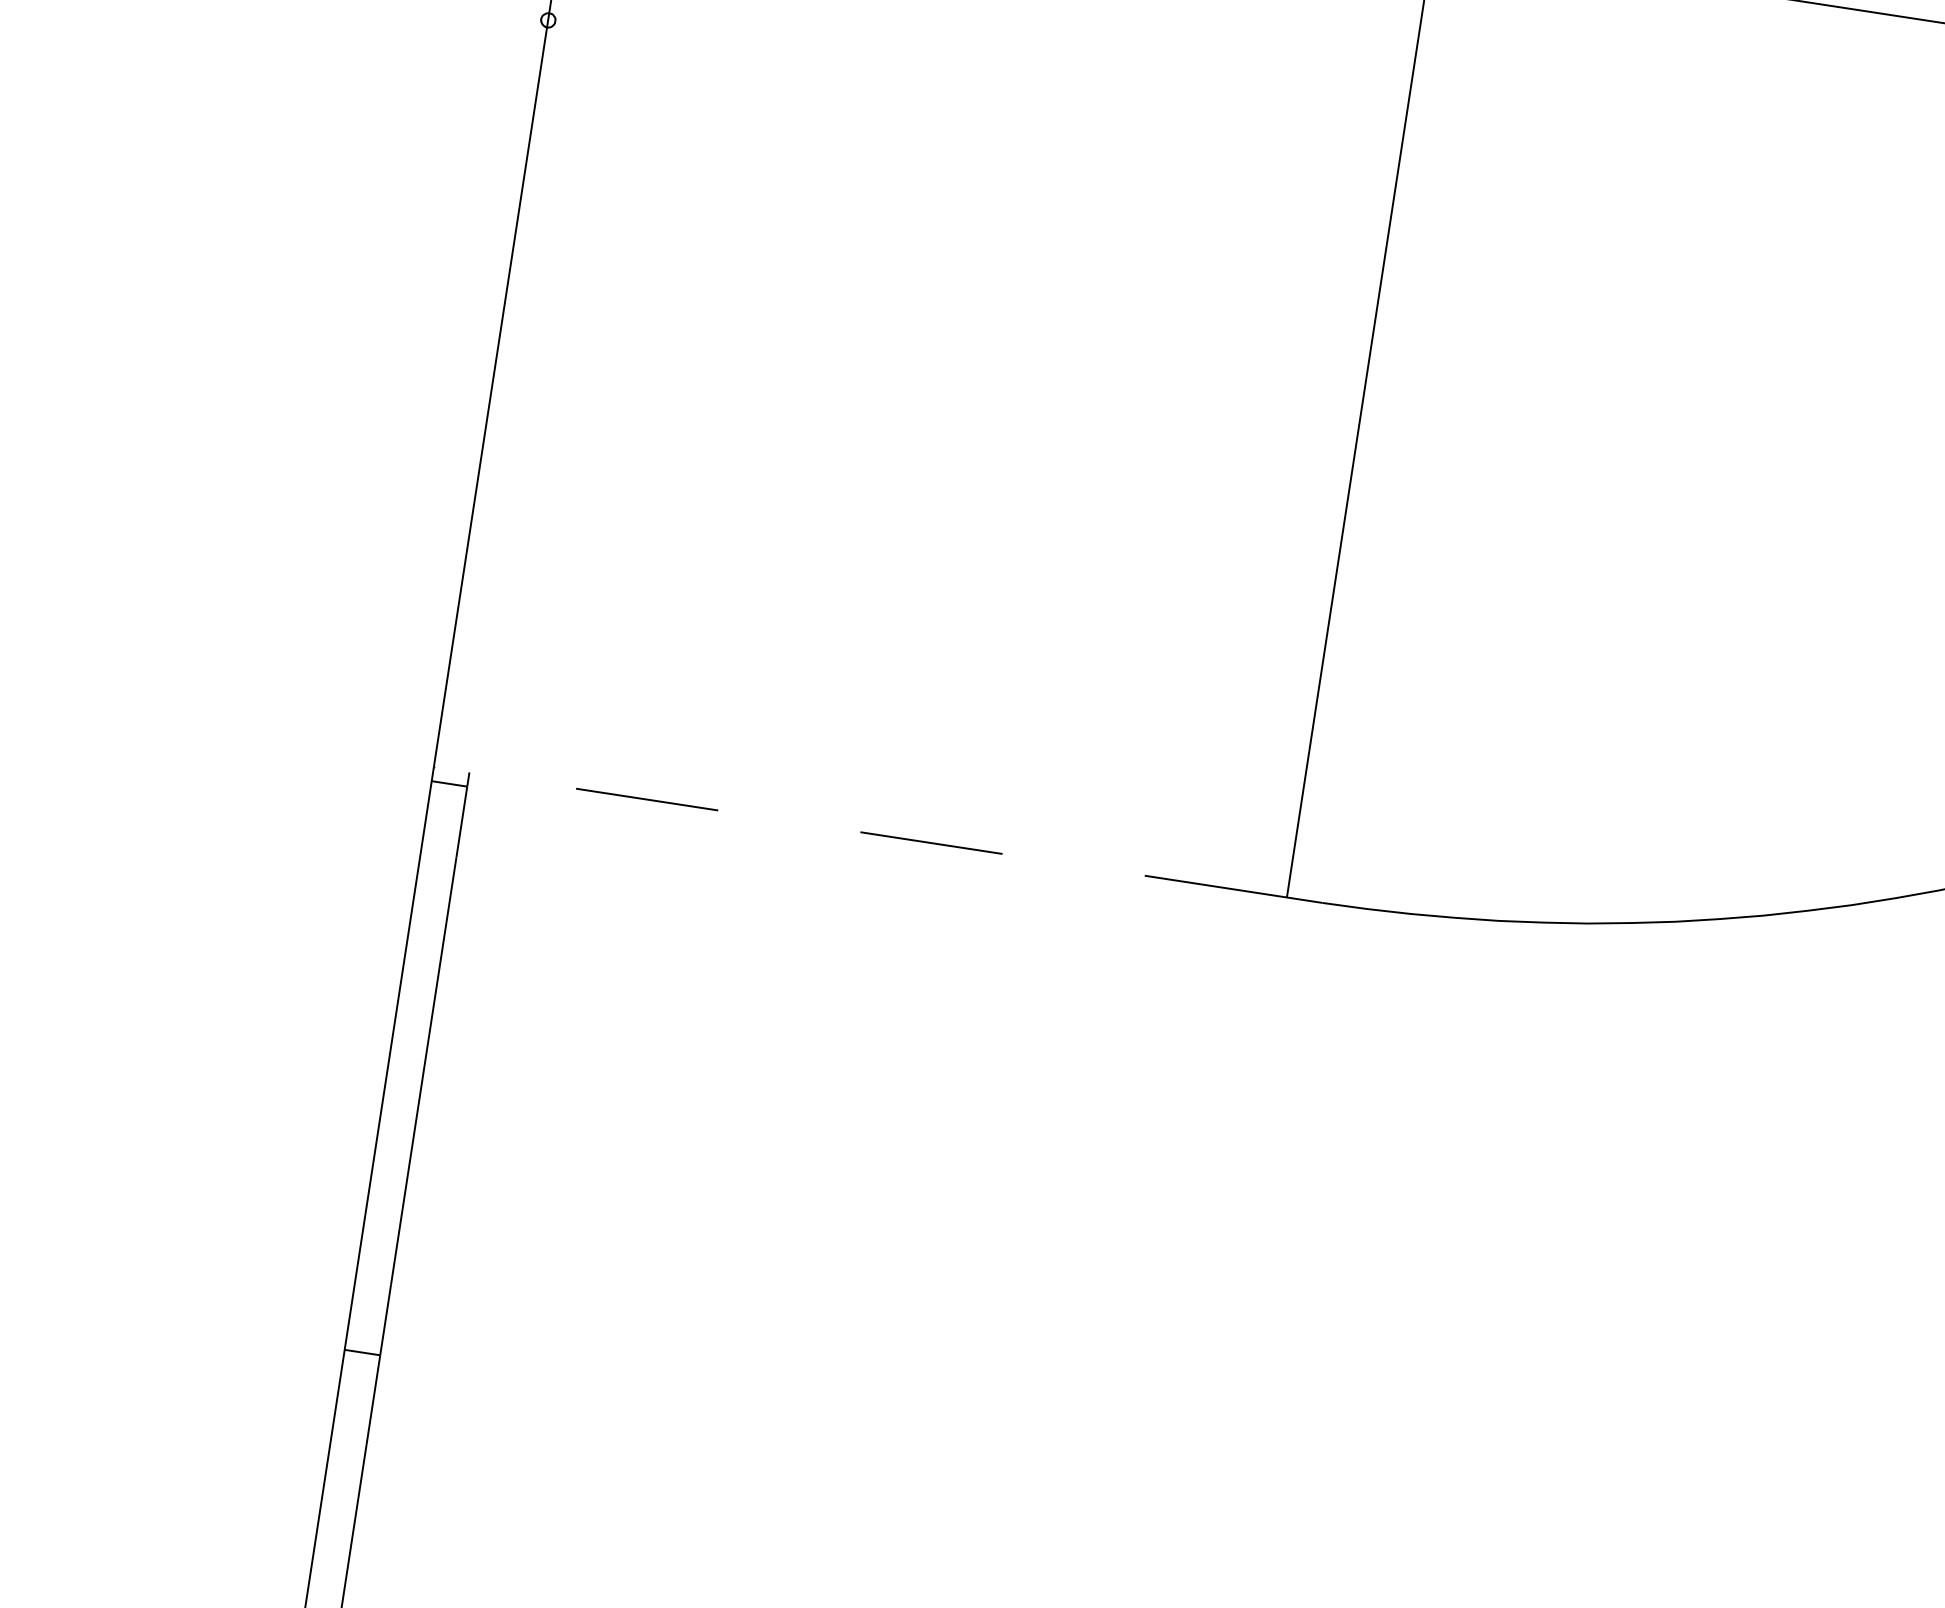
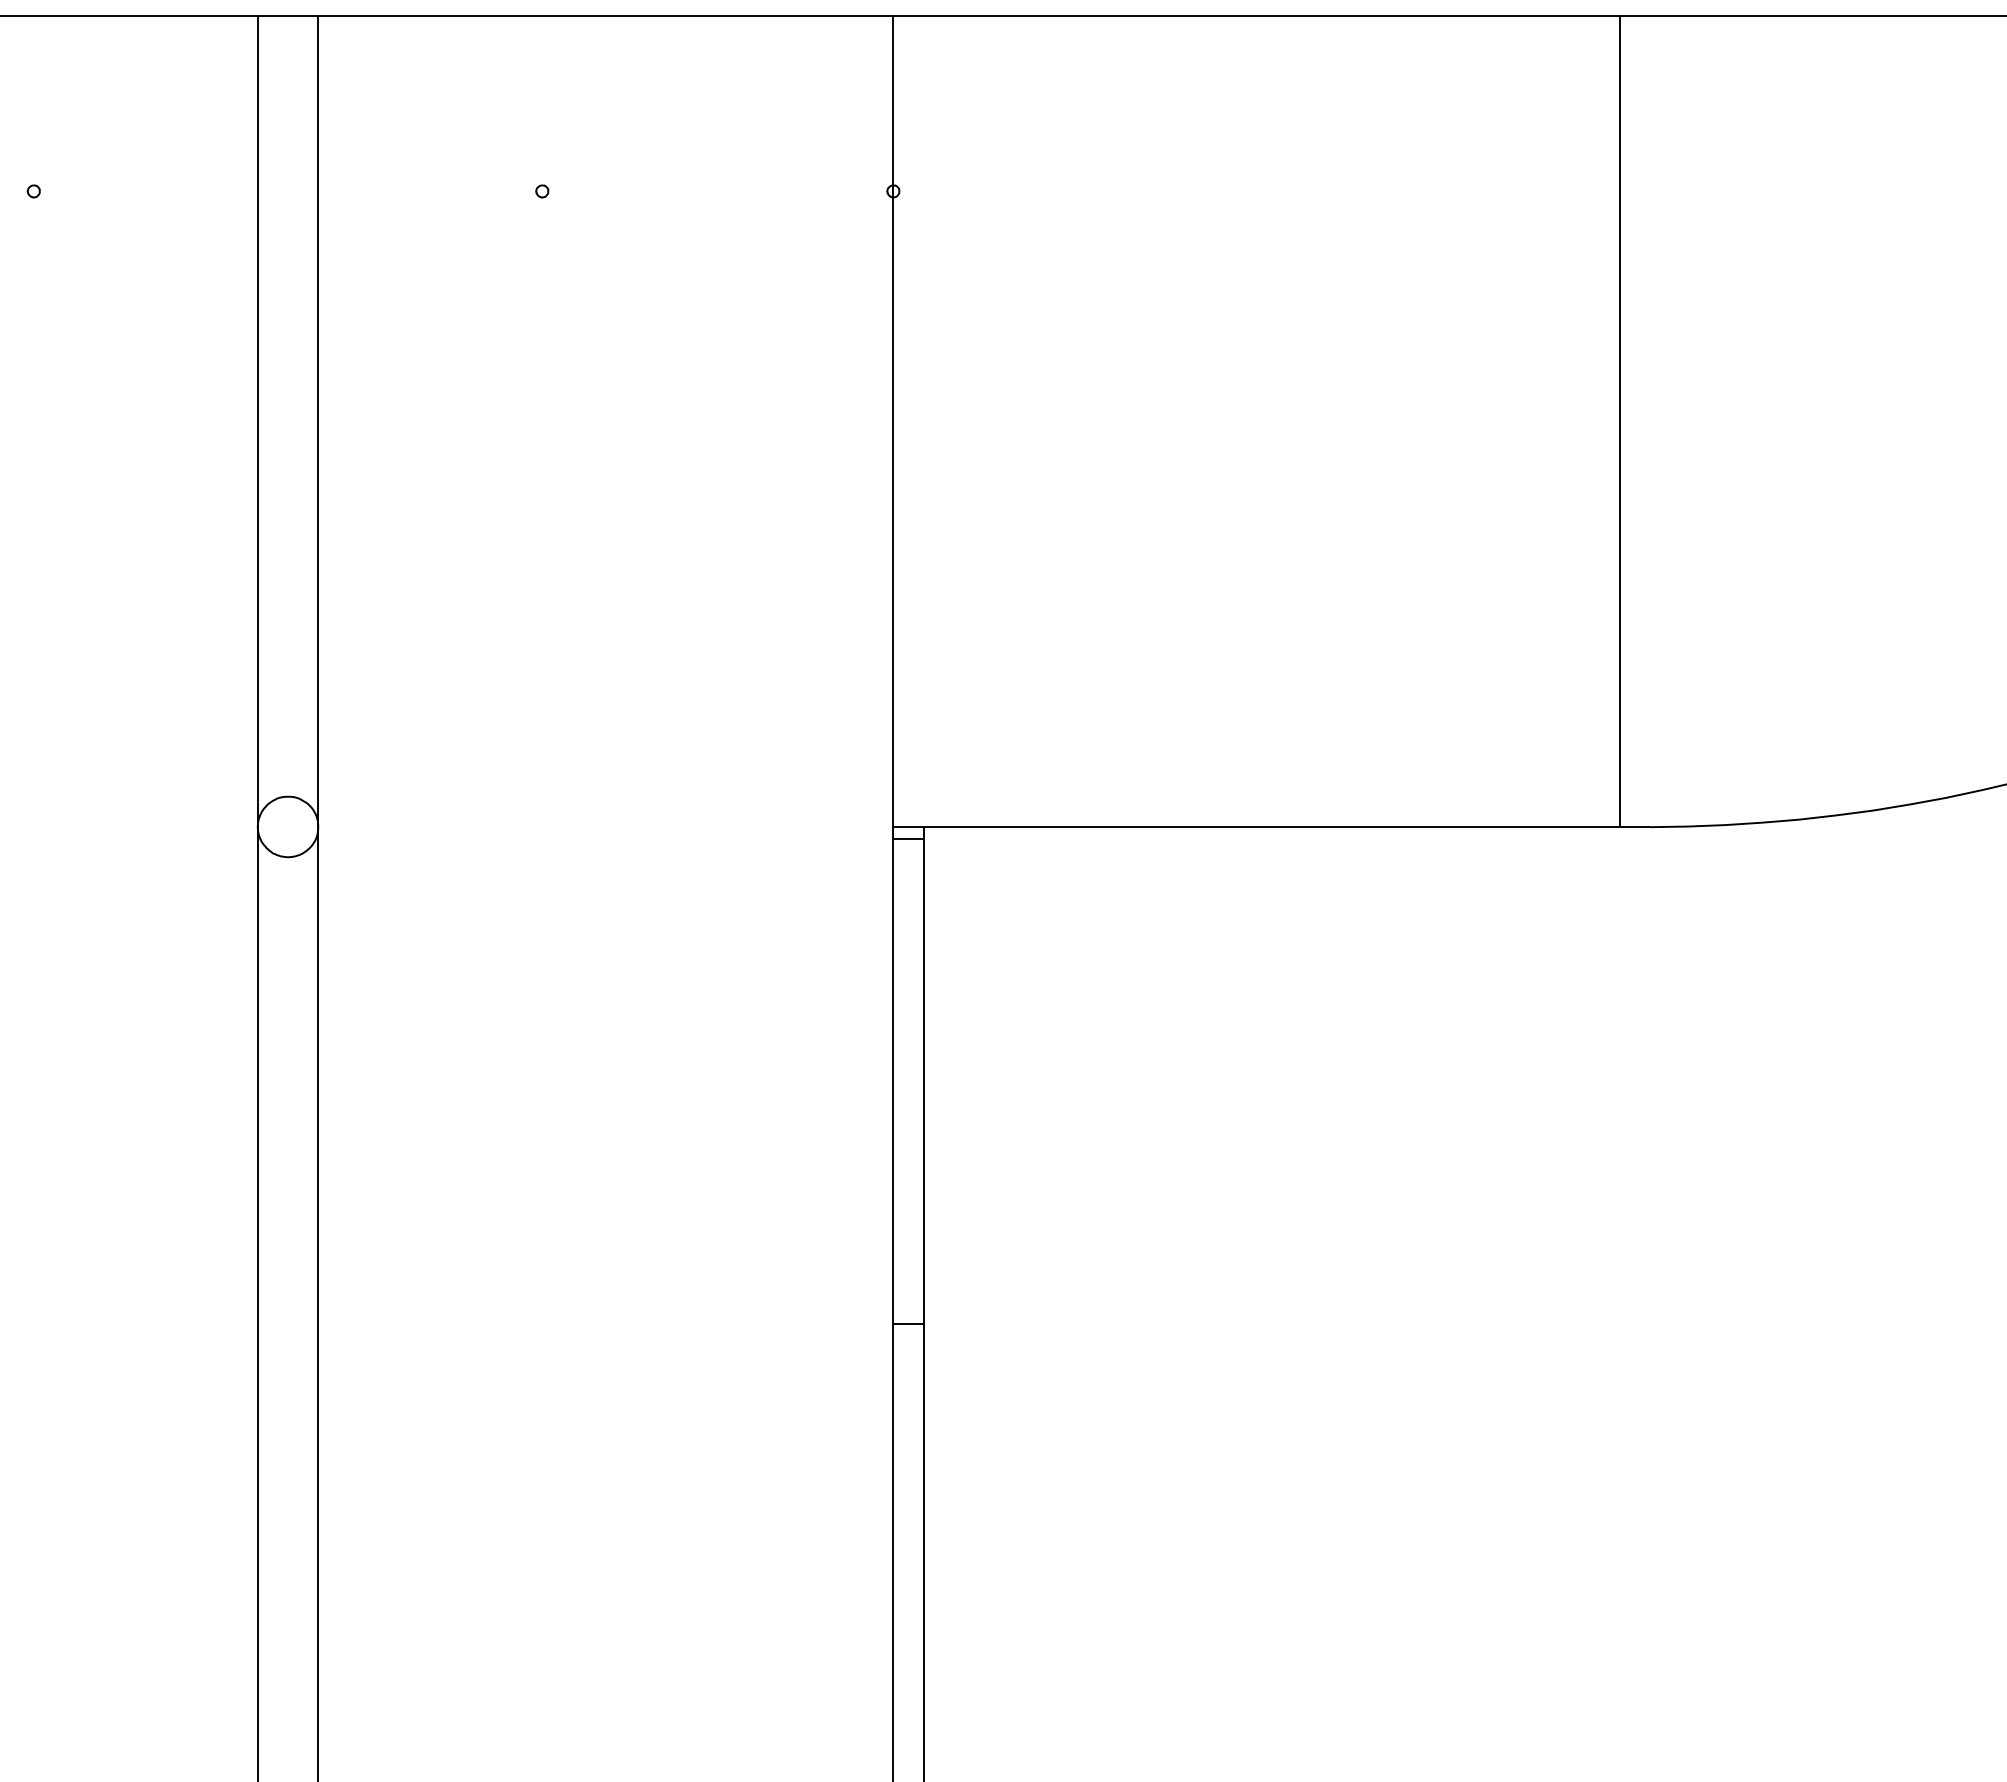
line: (859, 832) -> (1255, 827), dashed -> solid

